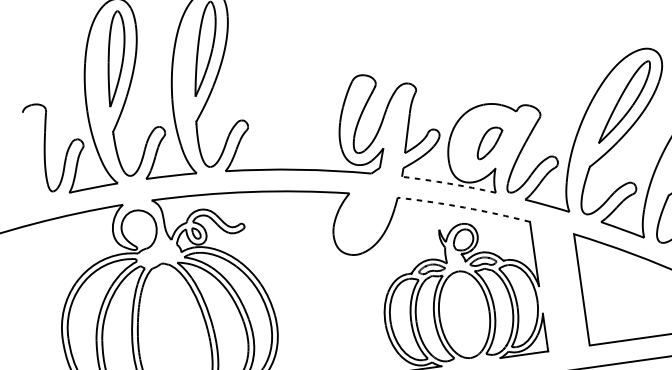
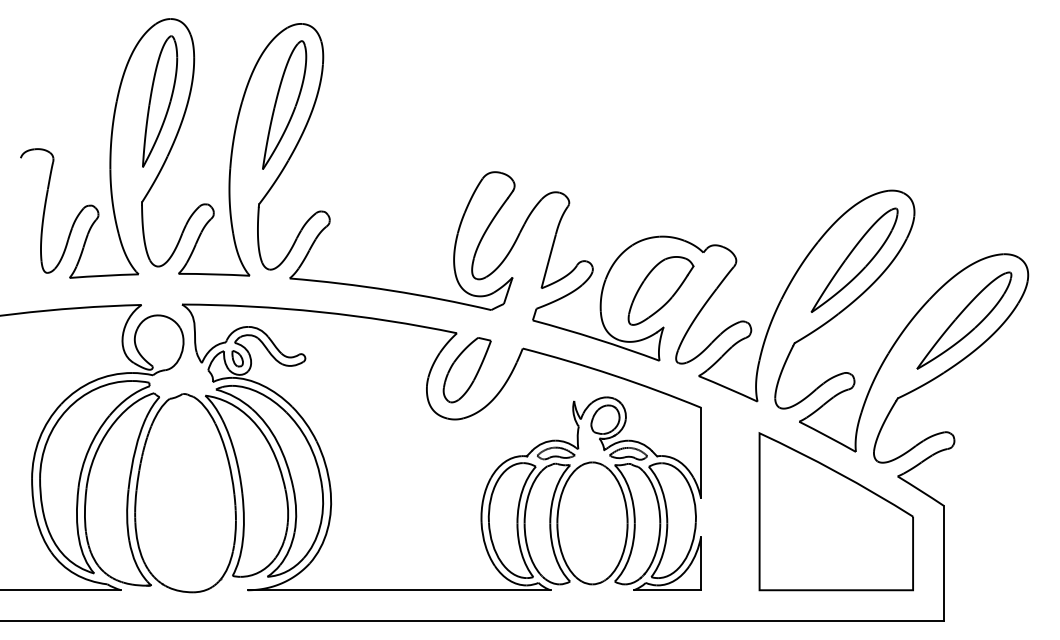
part: (489, 142) -> (660, 290), size x1.67
arc: (449, 183) -> (596, 339), dashed -> solid
arc: (464, 207) -> (612, 375), dashed -> solid
part: (359, 218) -> (466, 370), added

